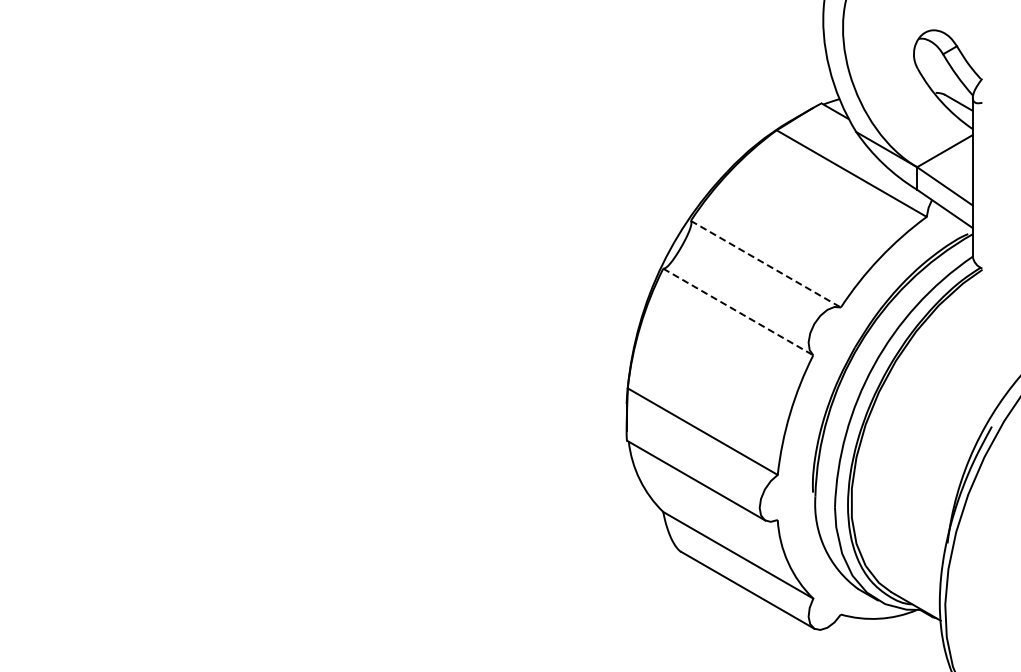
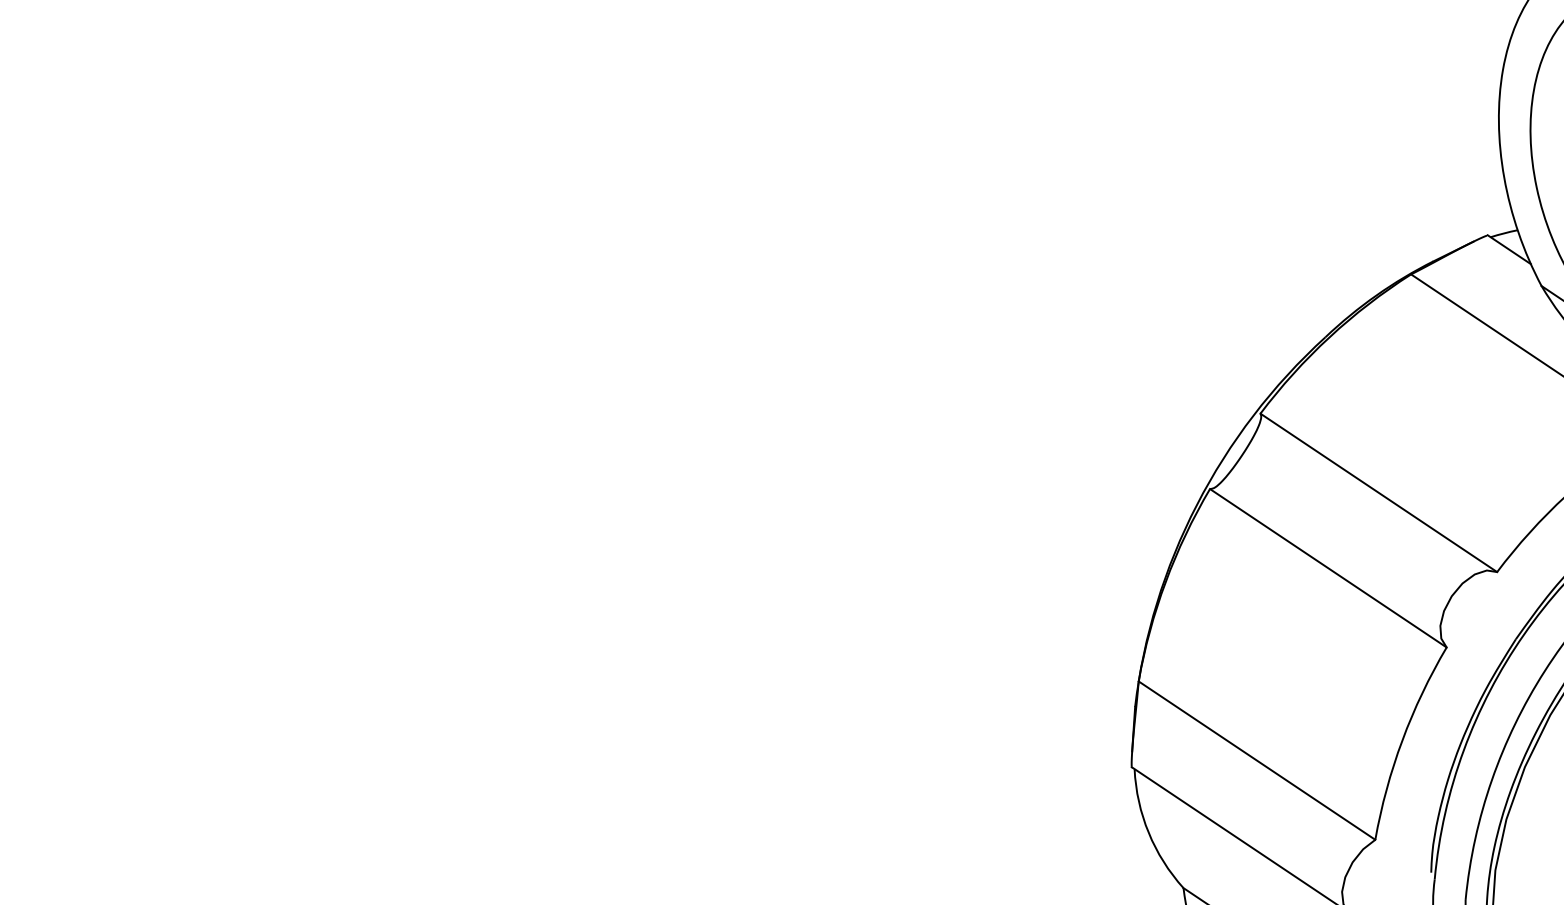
line: (765, 264) -> (1378, 493), dashed -> solid
line: (738, 312) -> (1328, 569), dashed -> solid

